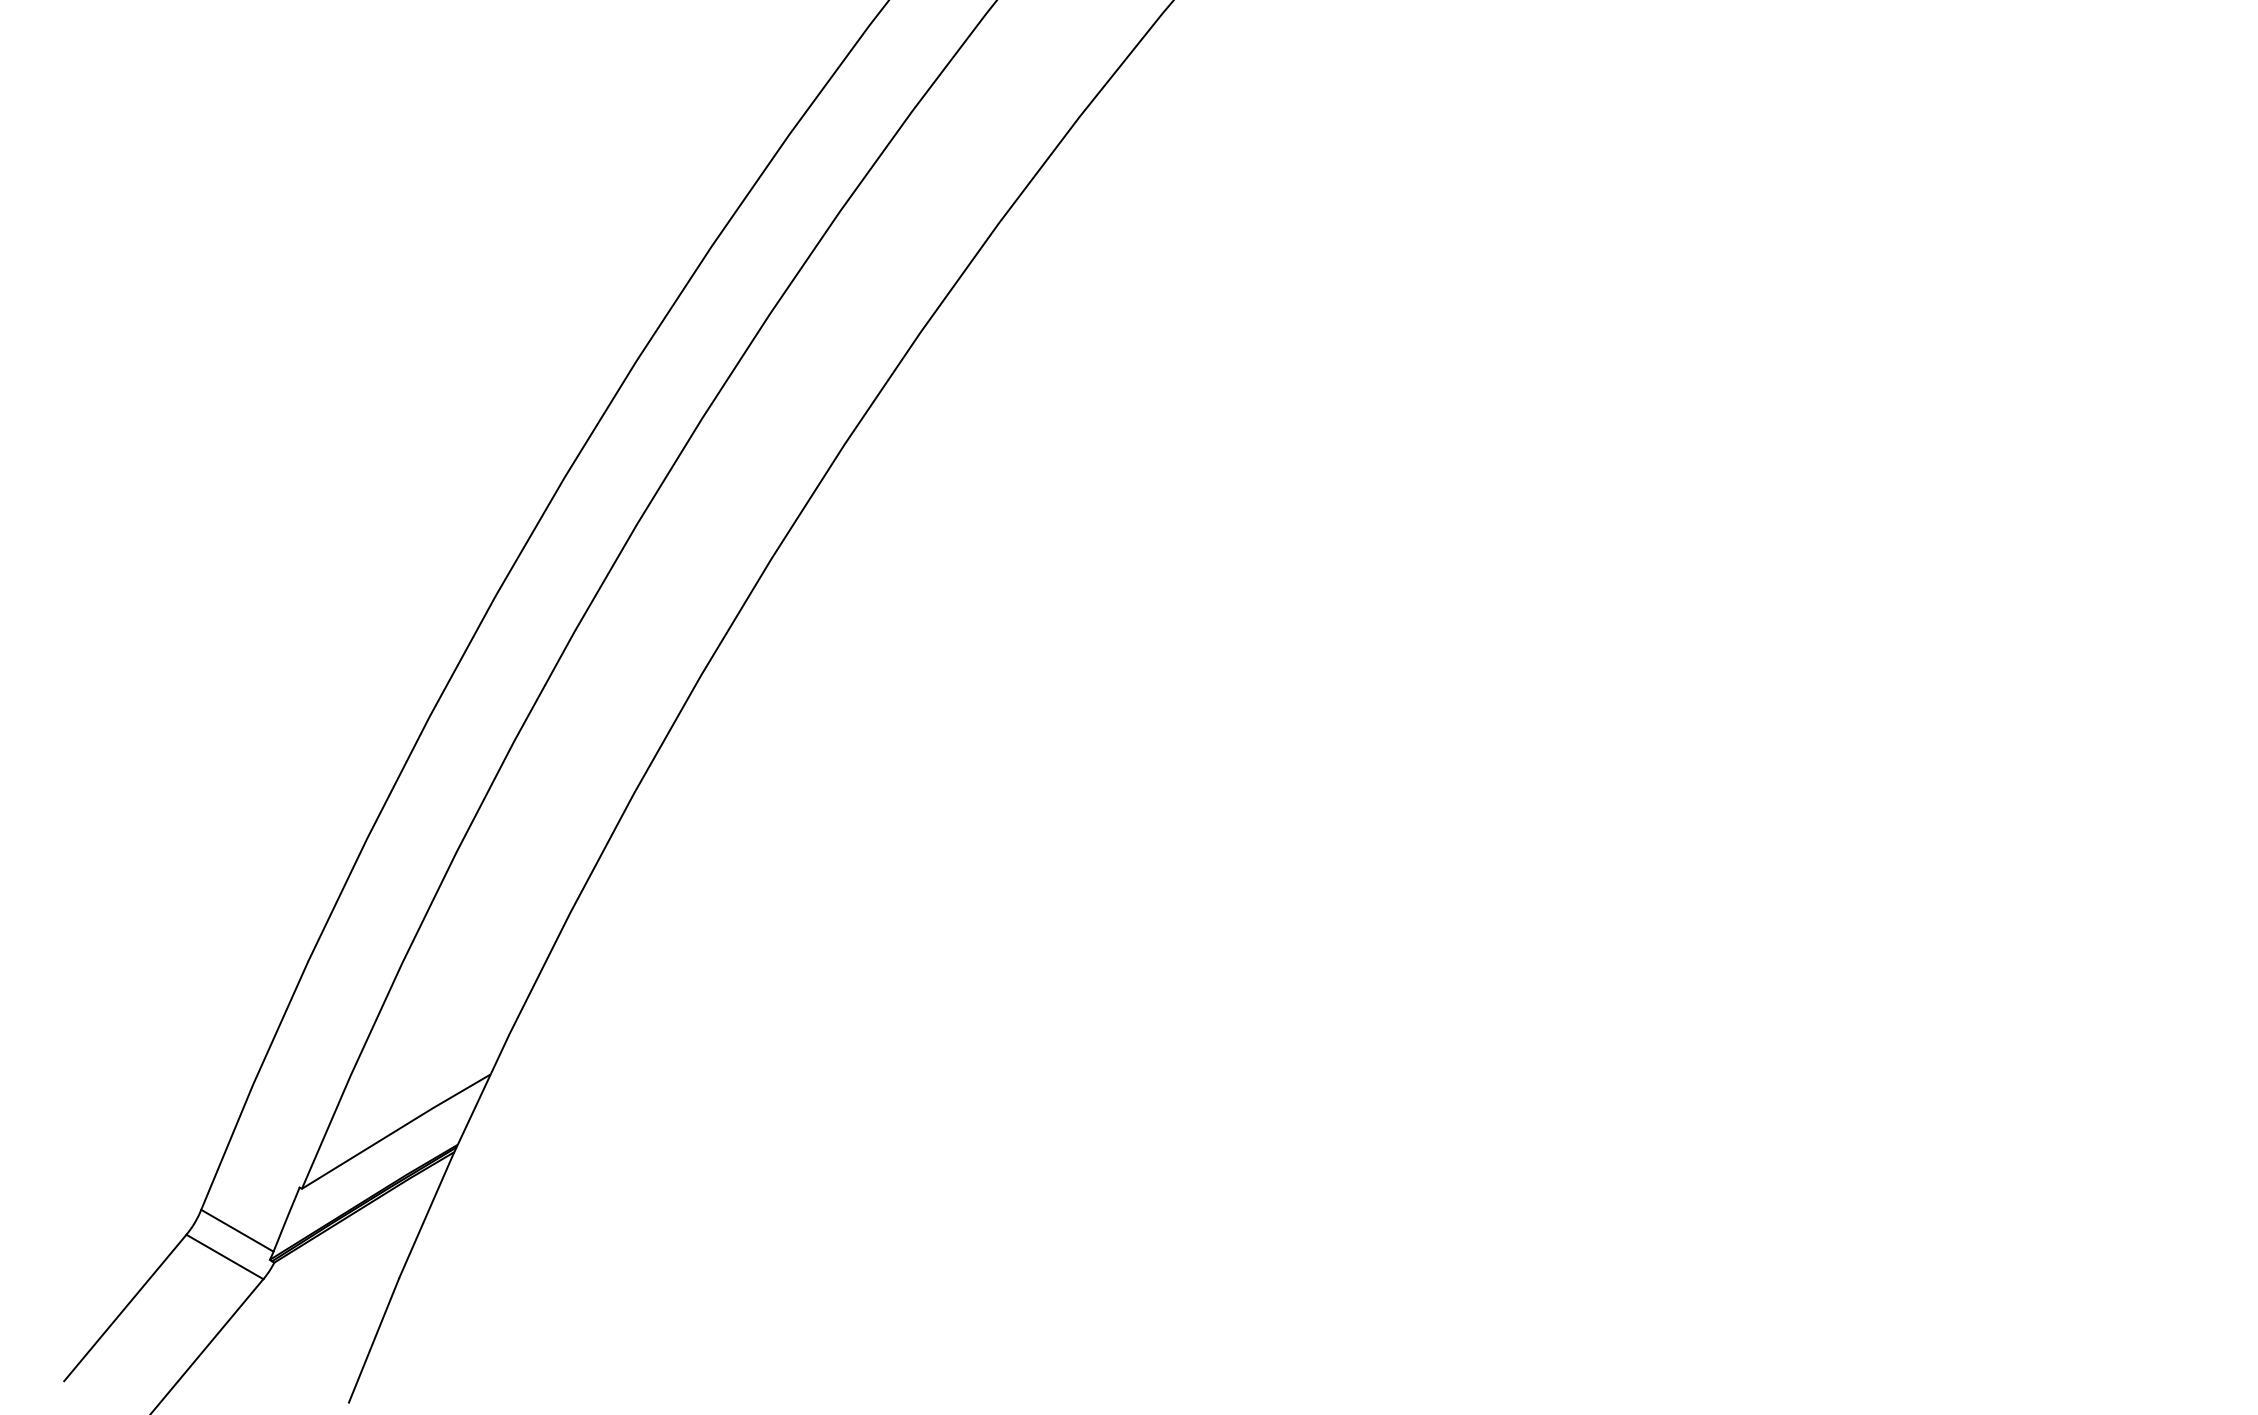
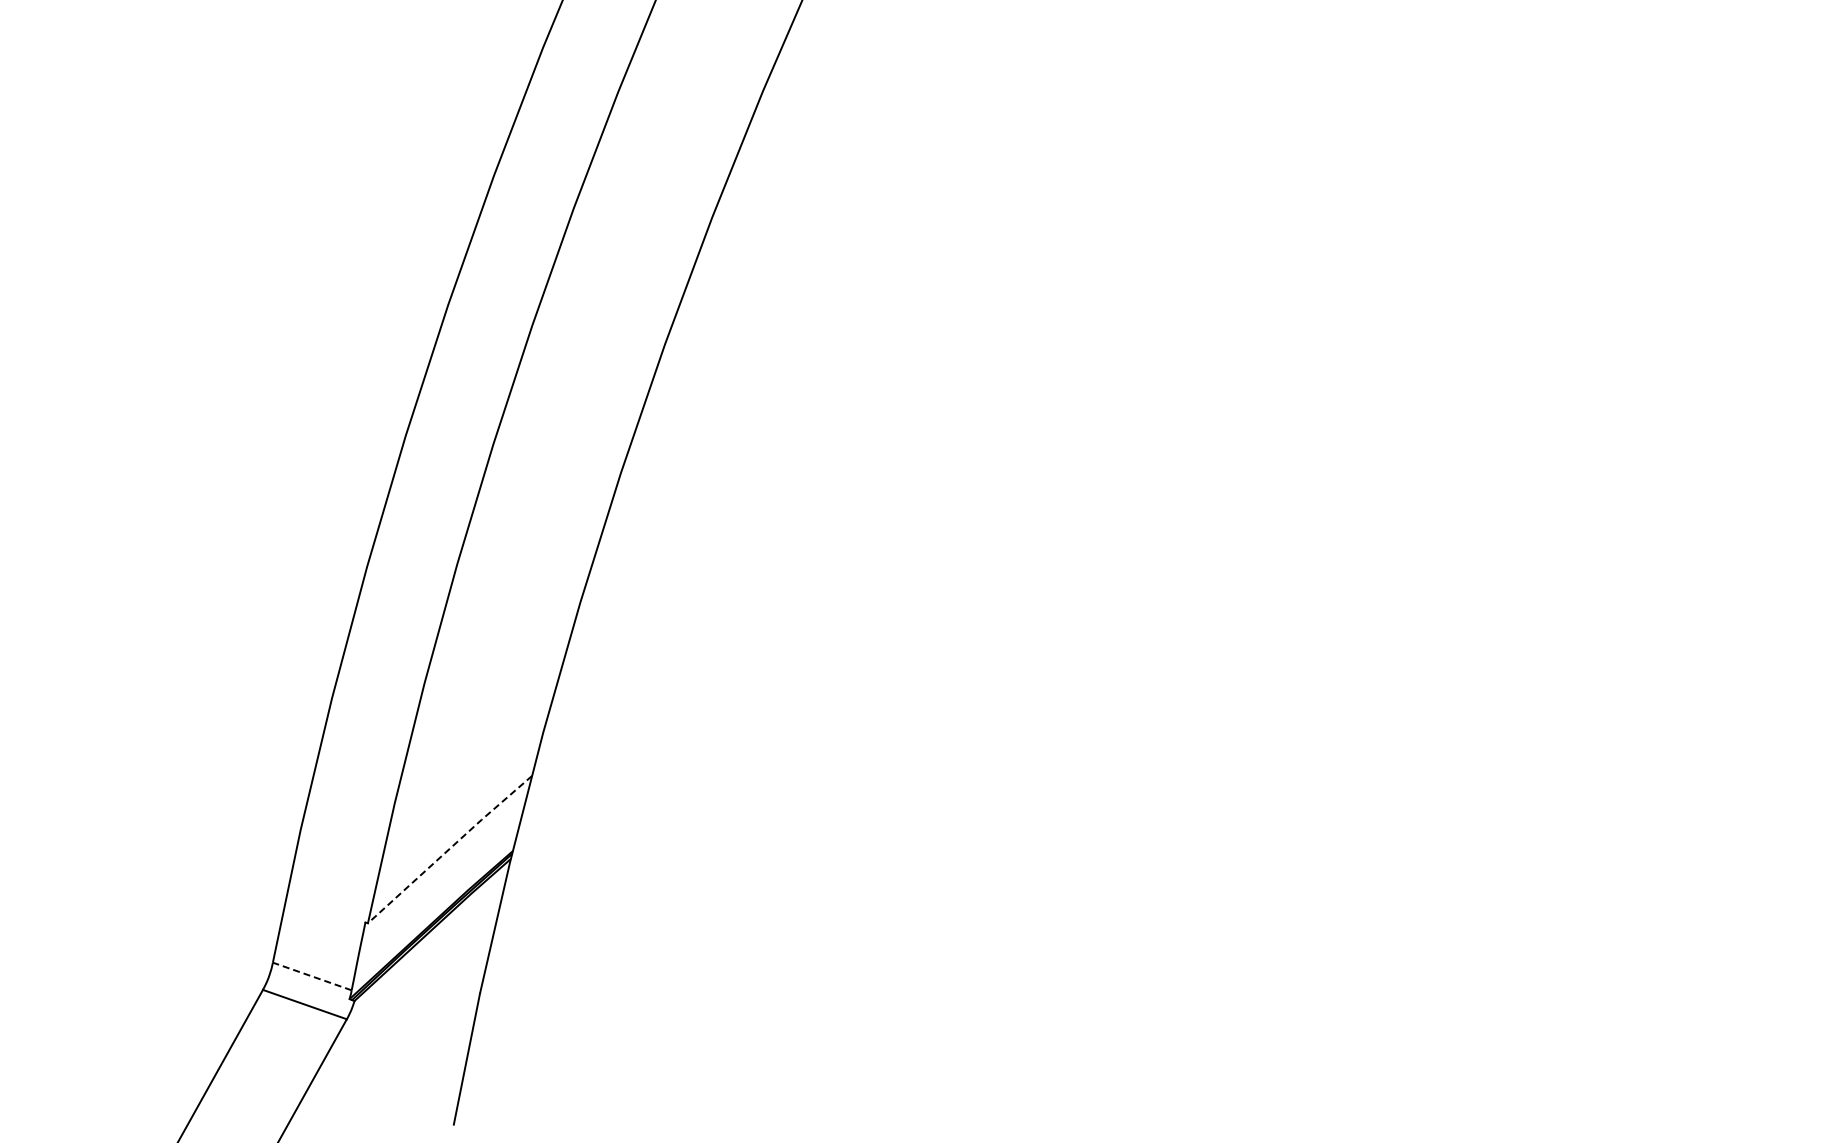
line: (396, 1130) -> (450, 848), solid -> dashed
line: (237, 1230) -> (312, 976), solid -> dashed

